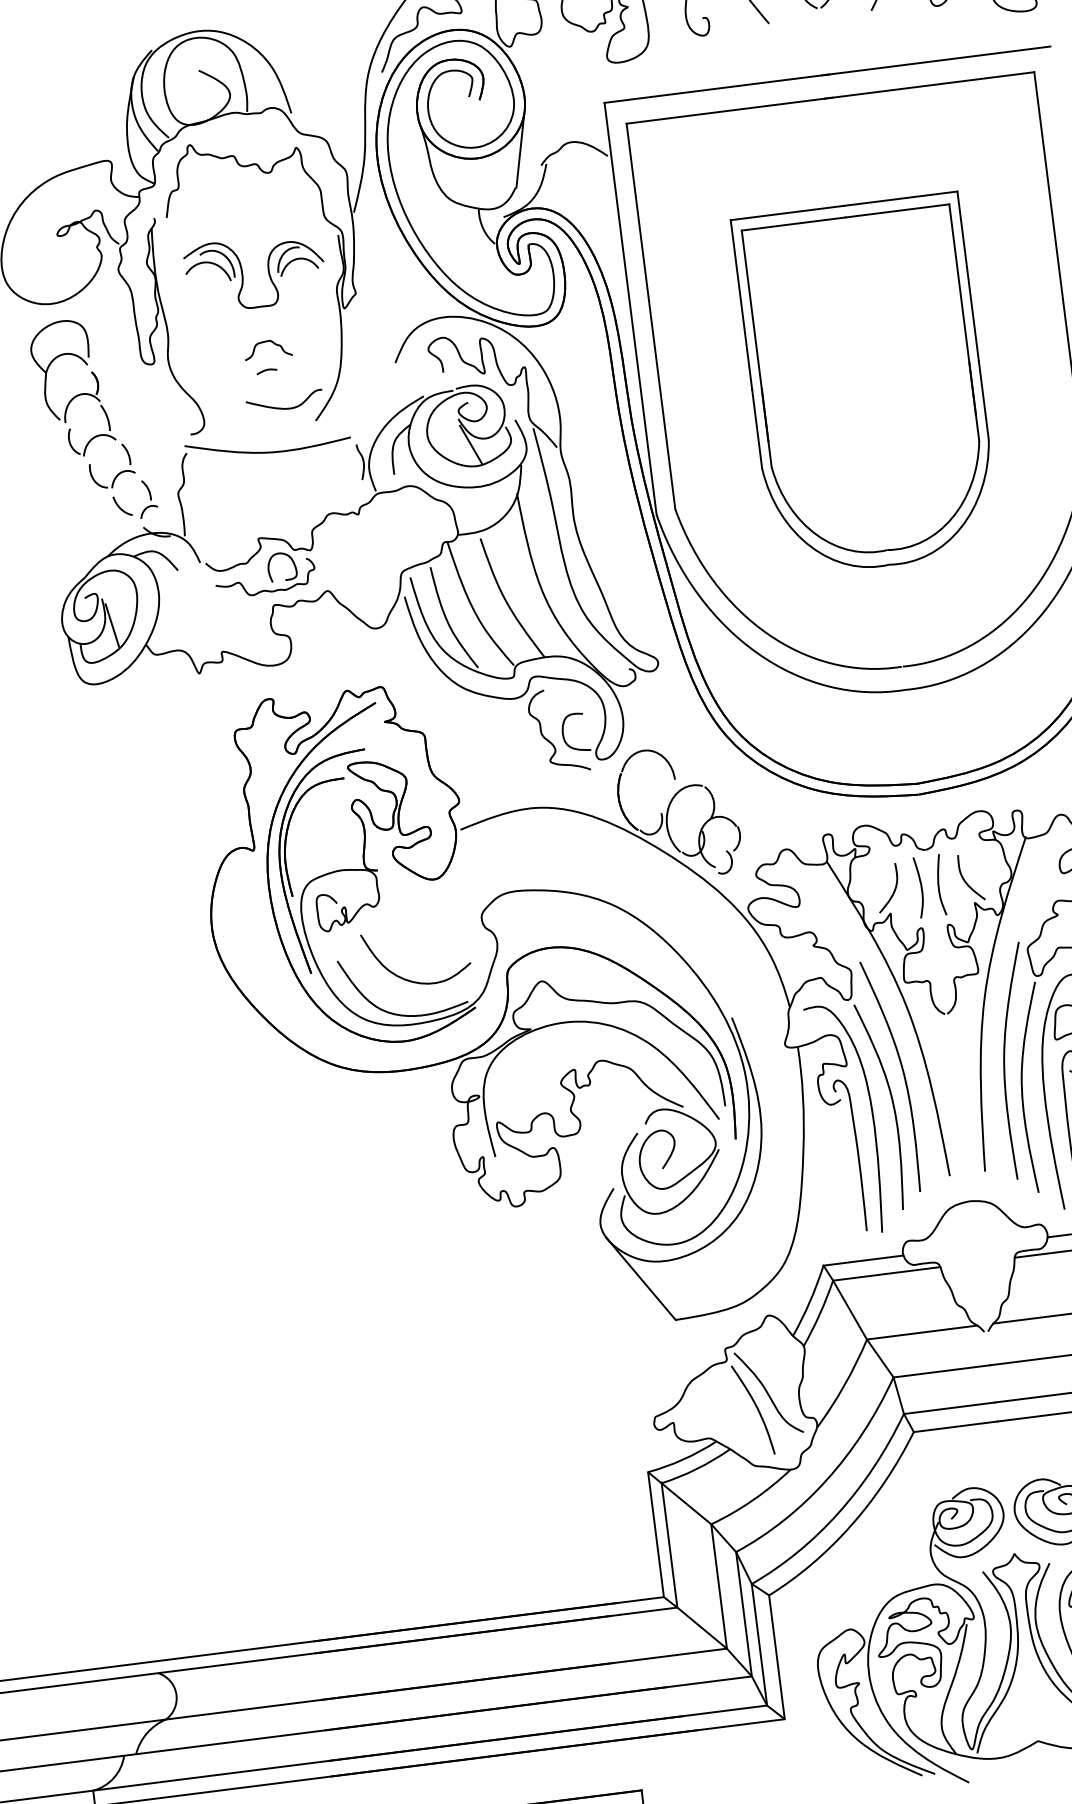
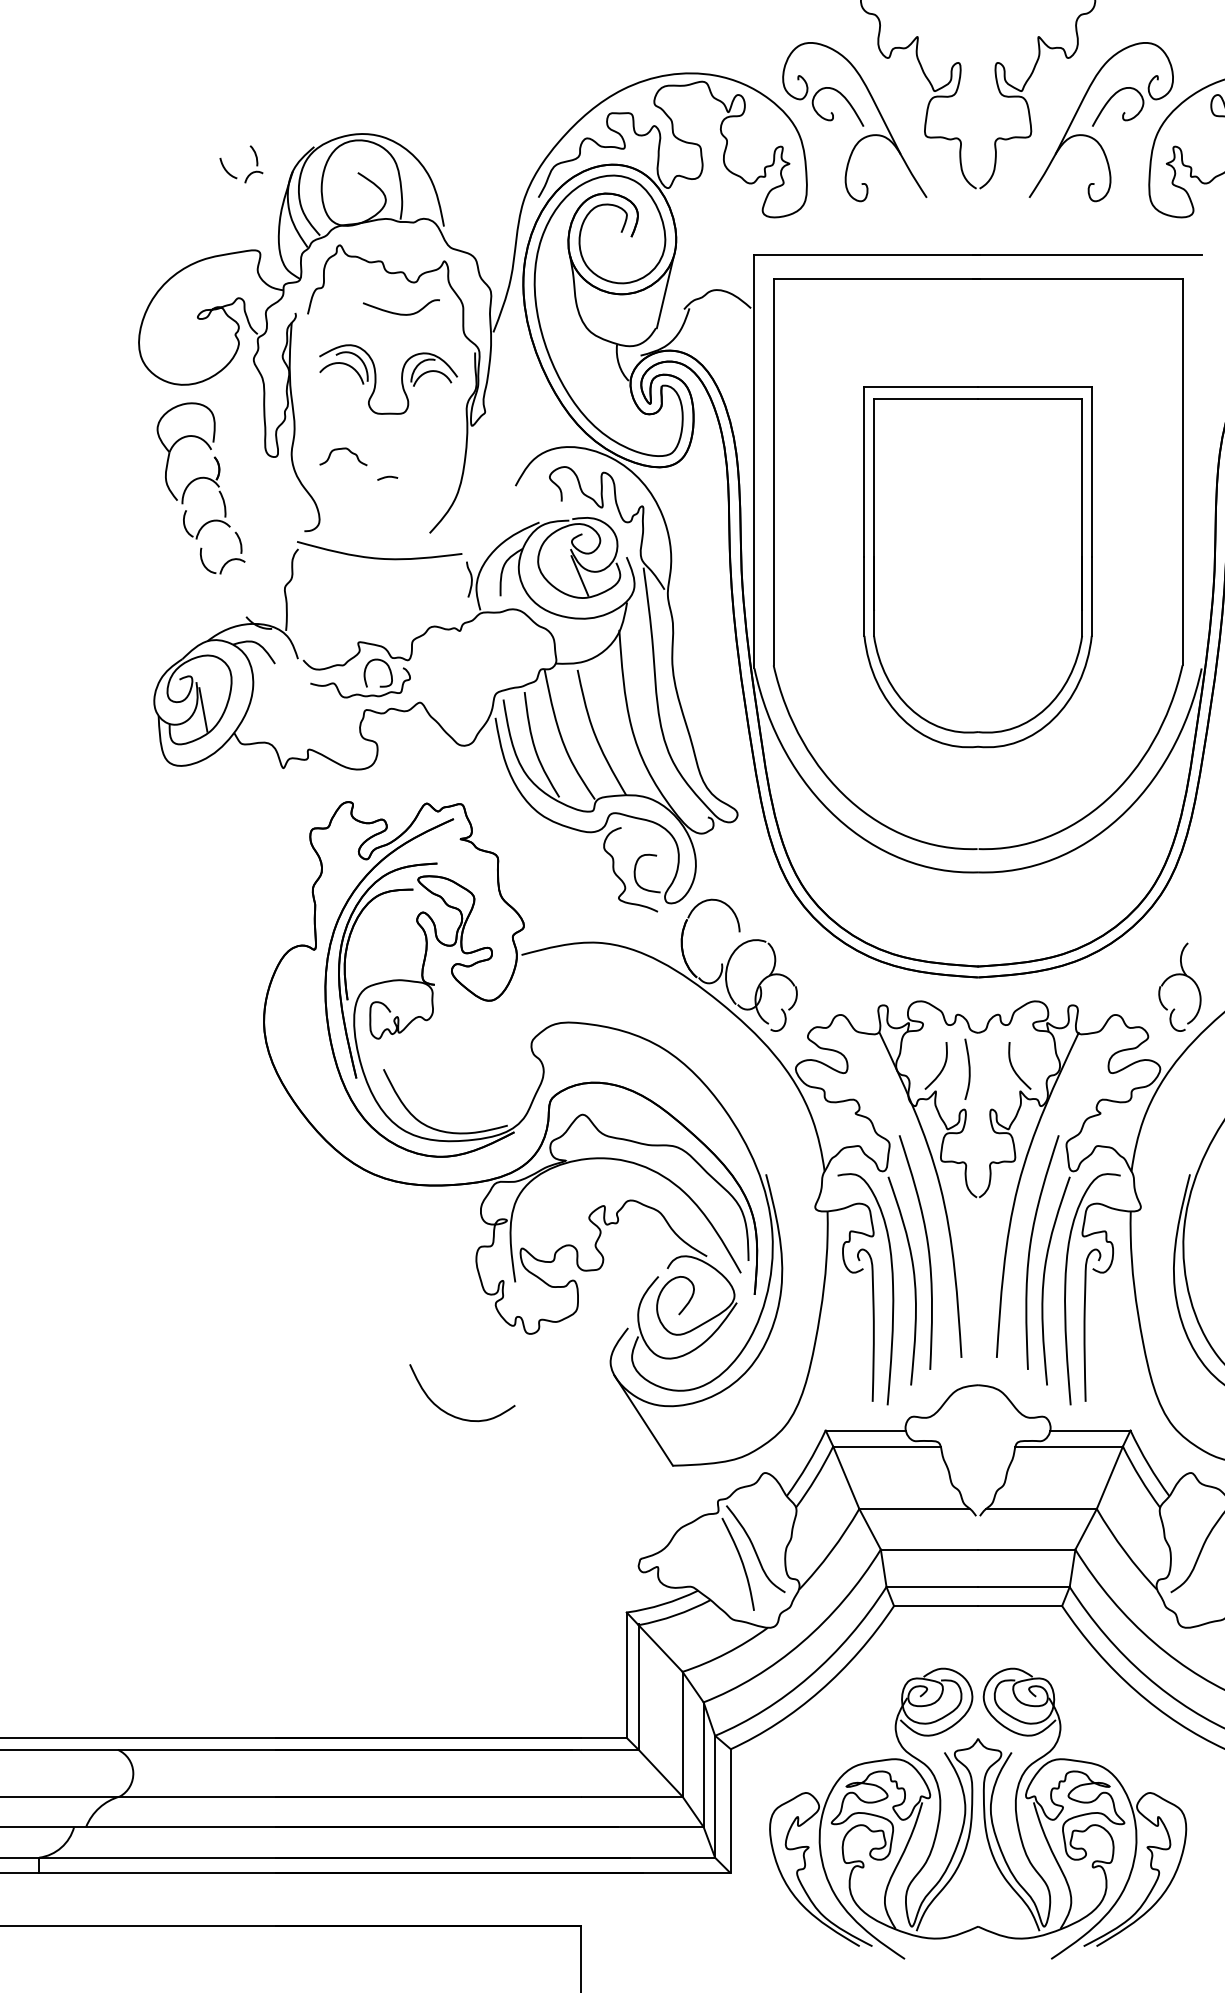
curve: (267, 342) -> (343, 449), moved
curve: (284, 407) -> (400, 313), moved
part: (144, 508) -> (249, 173), moved
curve: (939, 884) -> (987, 1068), removed
curve: (409, 979) -> (452, 1414), moved

